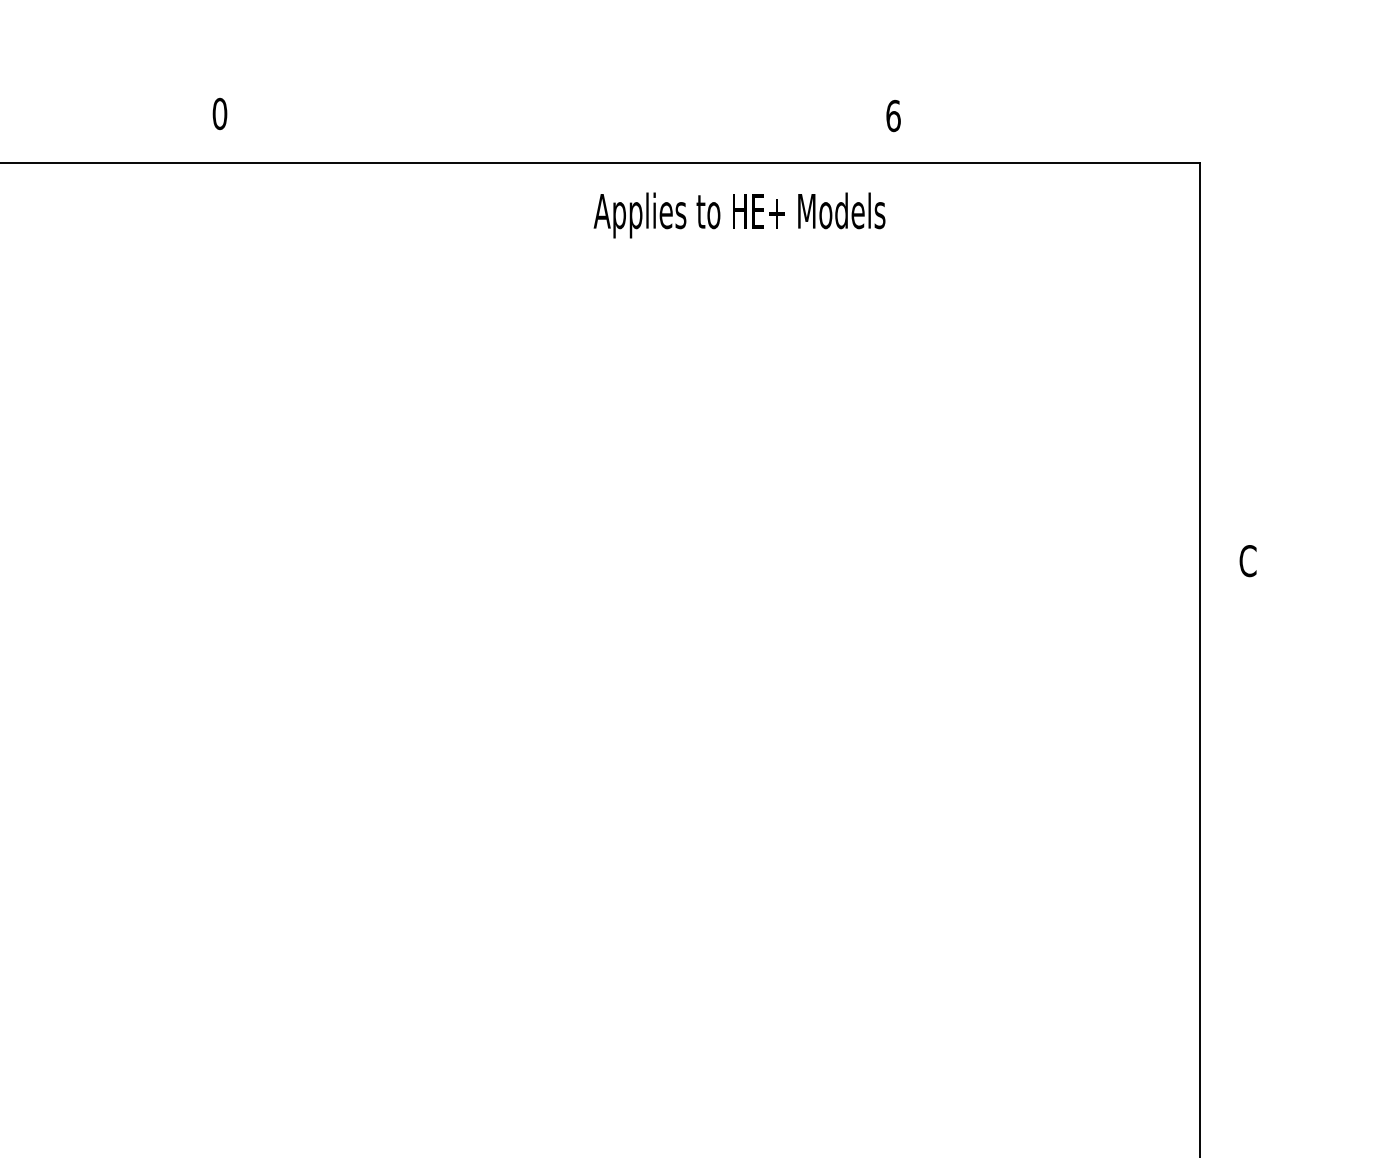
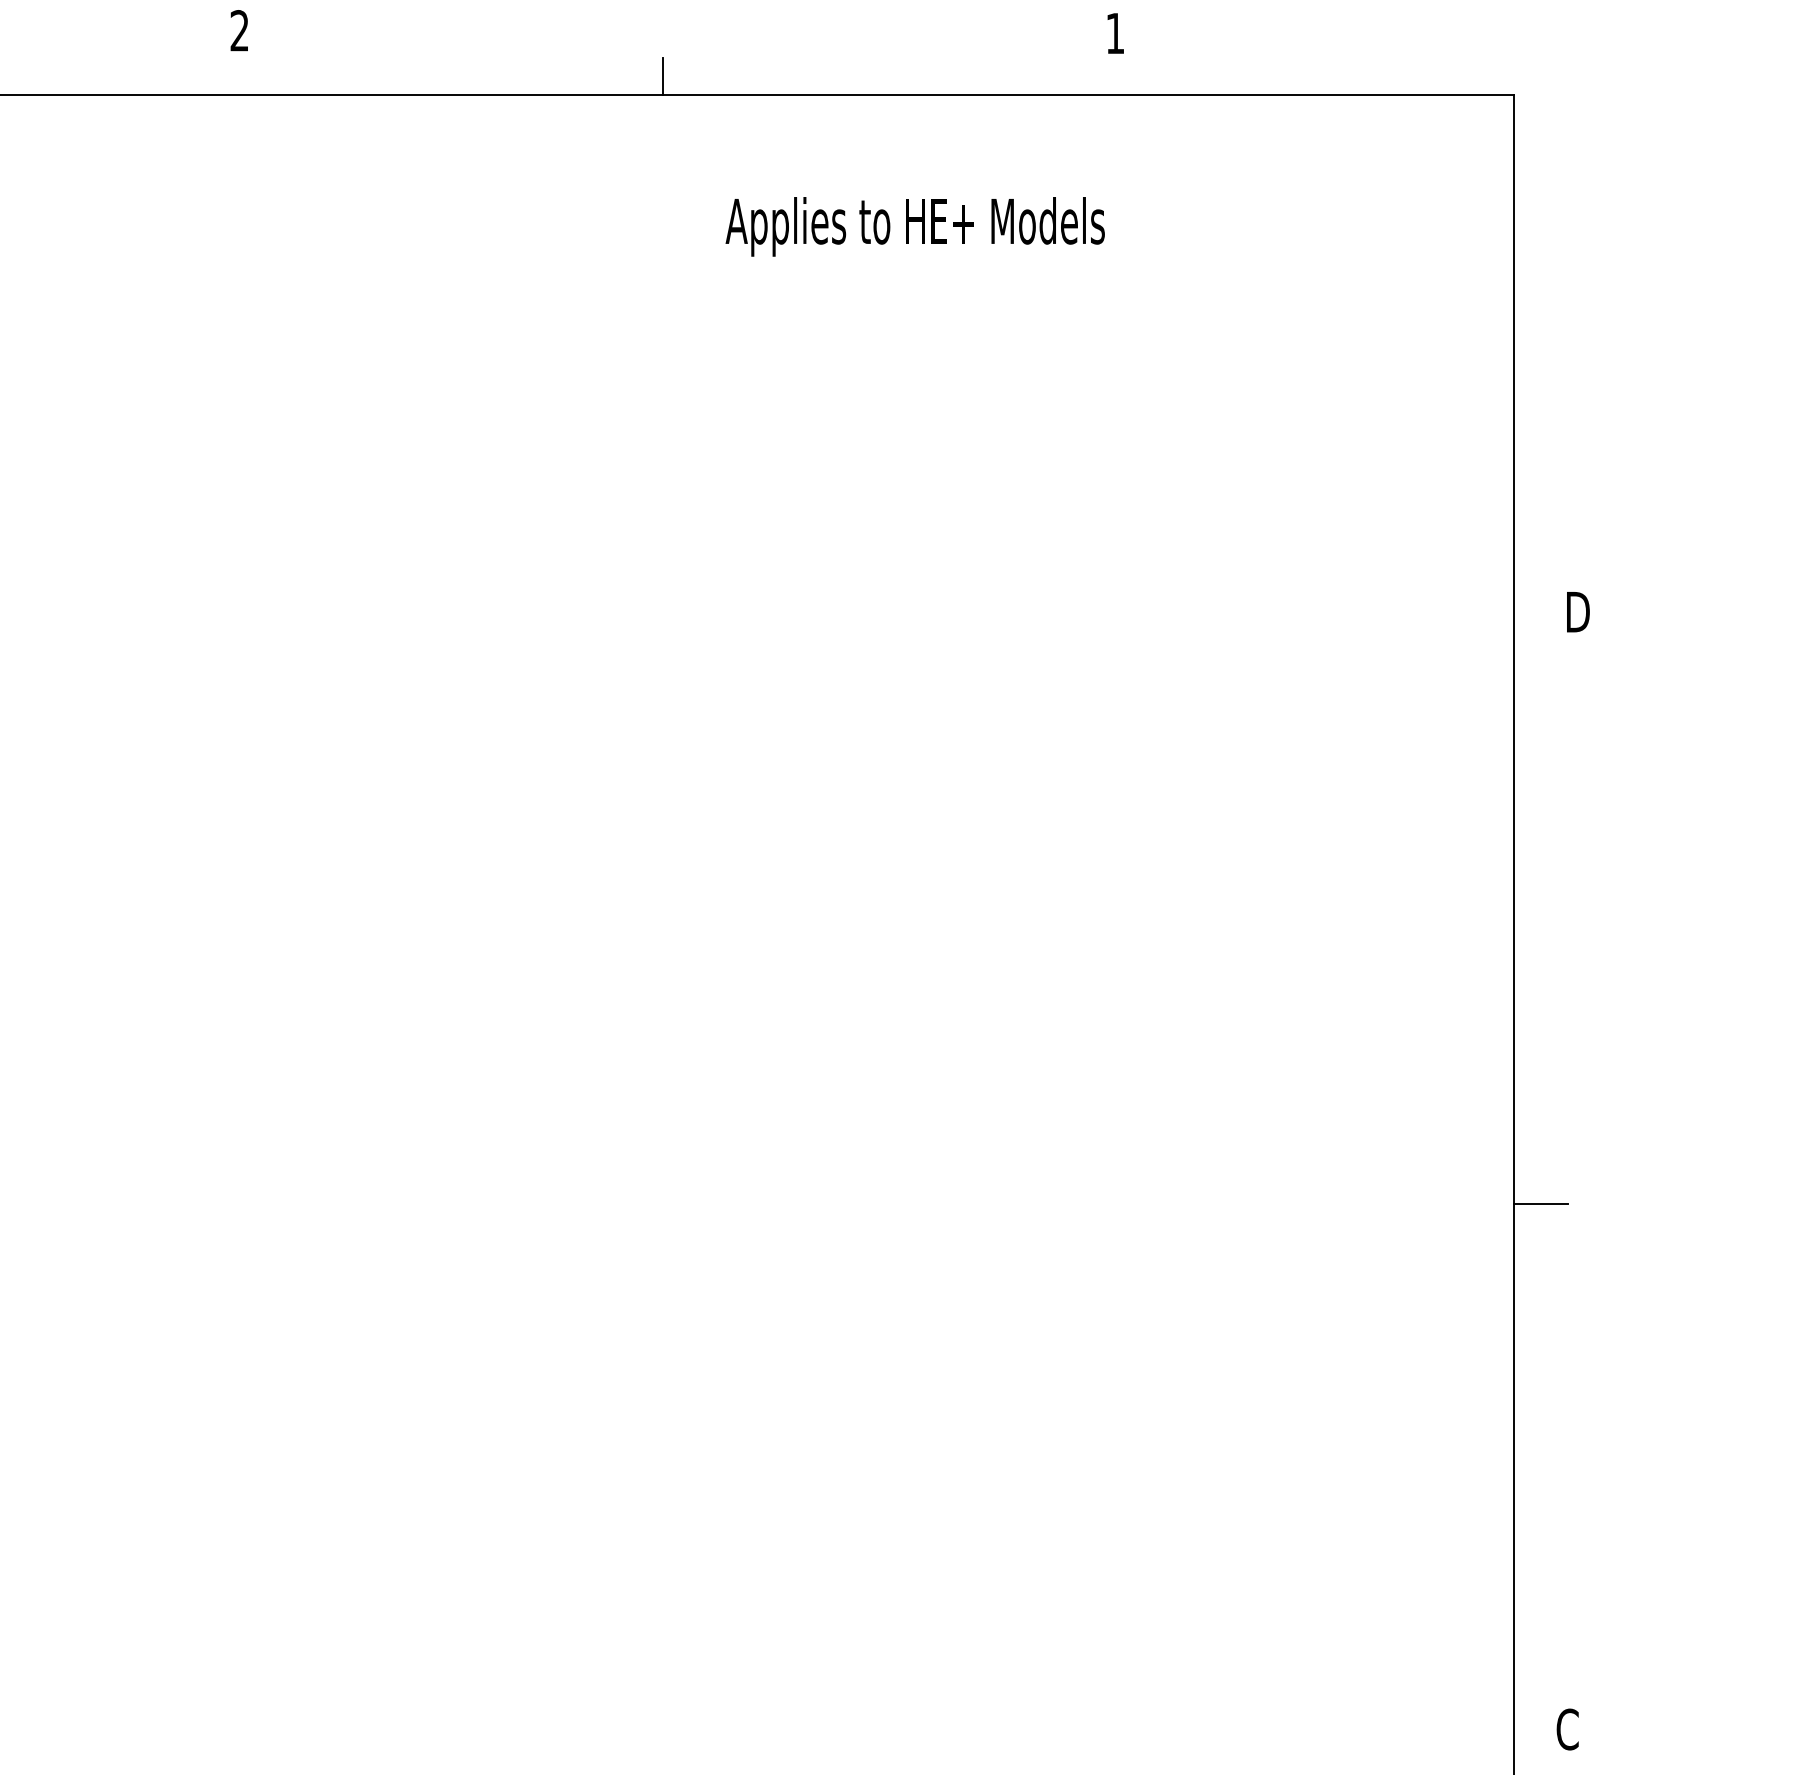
text: (219, 113) -> (239, 30), 0 -> 2
text: (893, 115) -> (1115, 33), 6 -> 1
line: (545, 148) -> (662, 75), added
text: (738, 215) -> (914, 226), moved
text: (1248, 561) -> (1577, 612), C -> D
line: (1220, 1015) -> (1540, 1203), added

